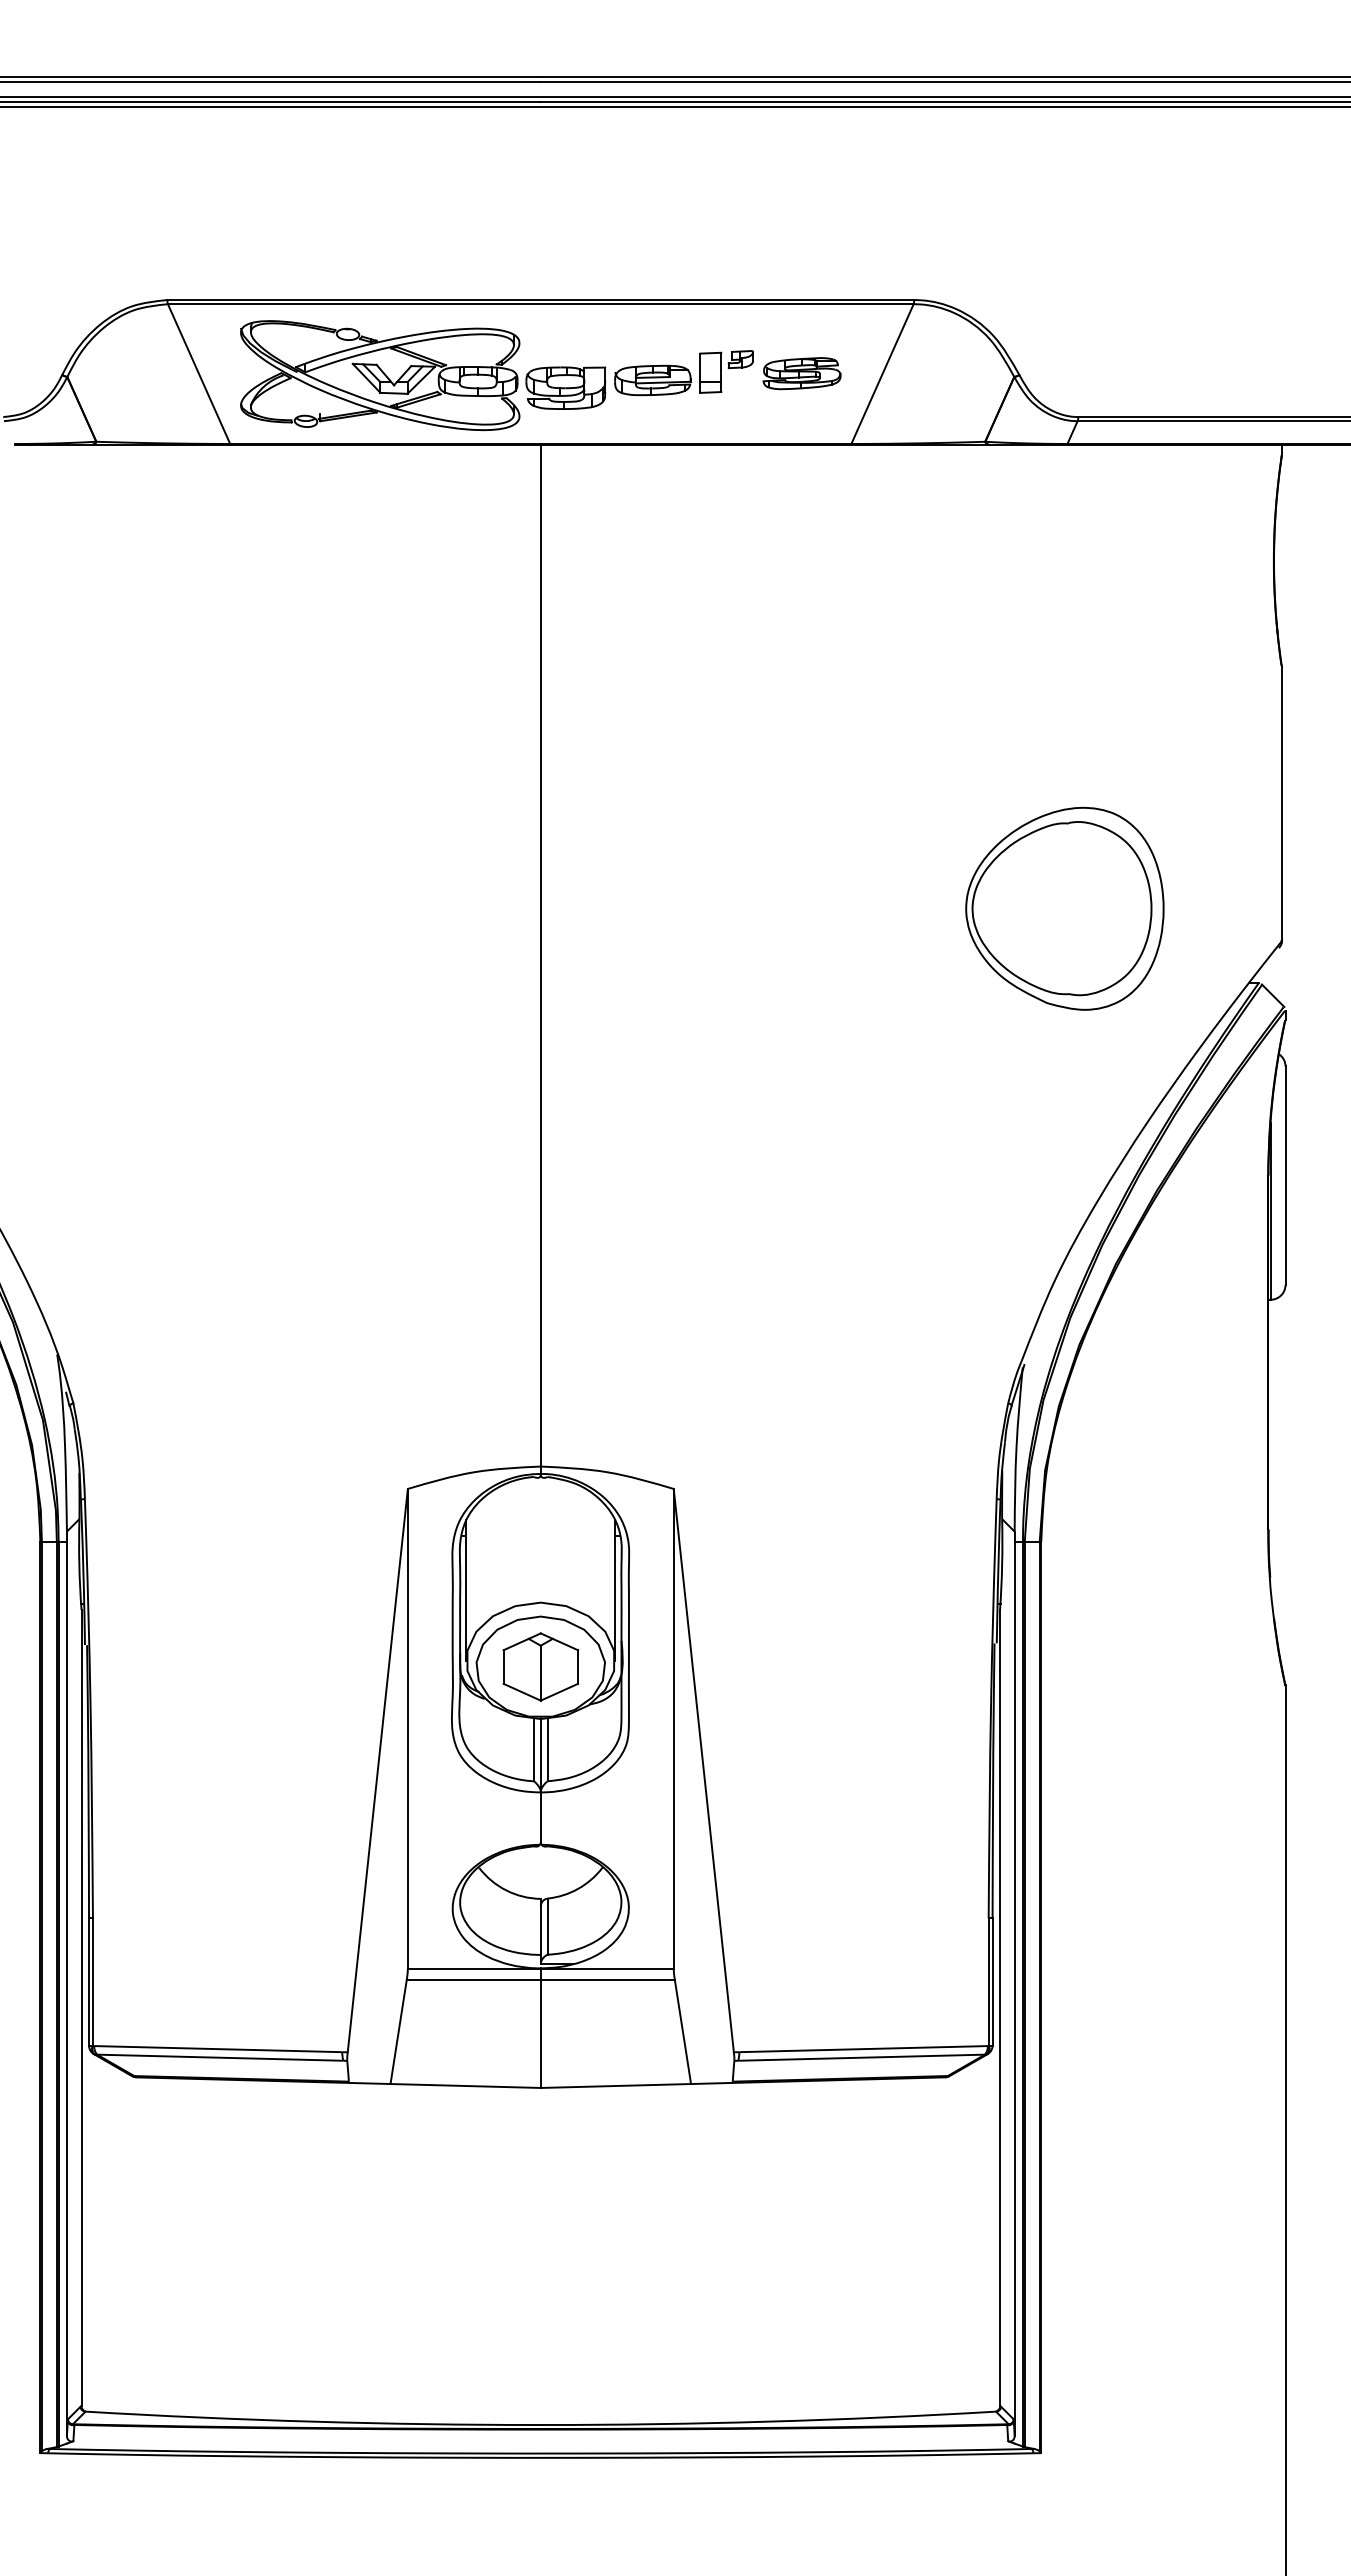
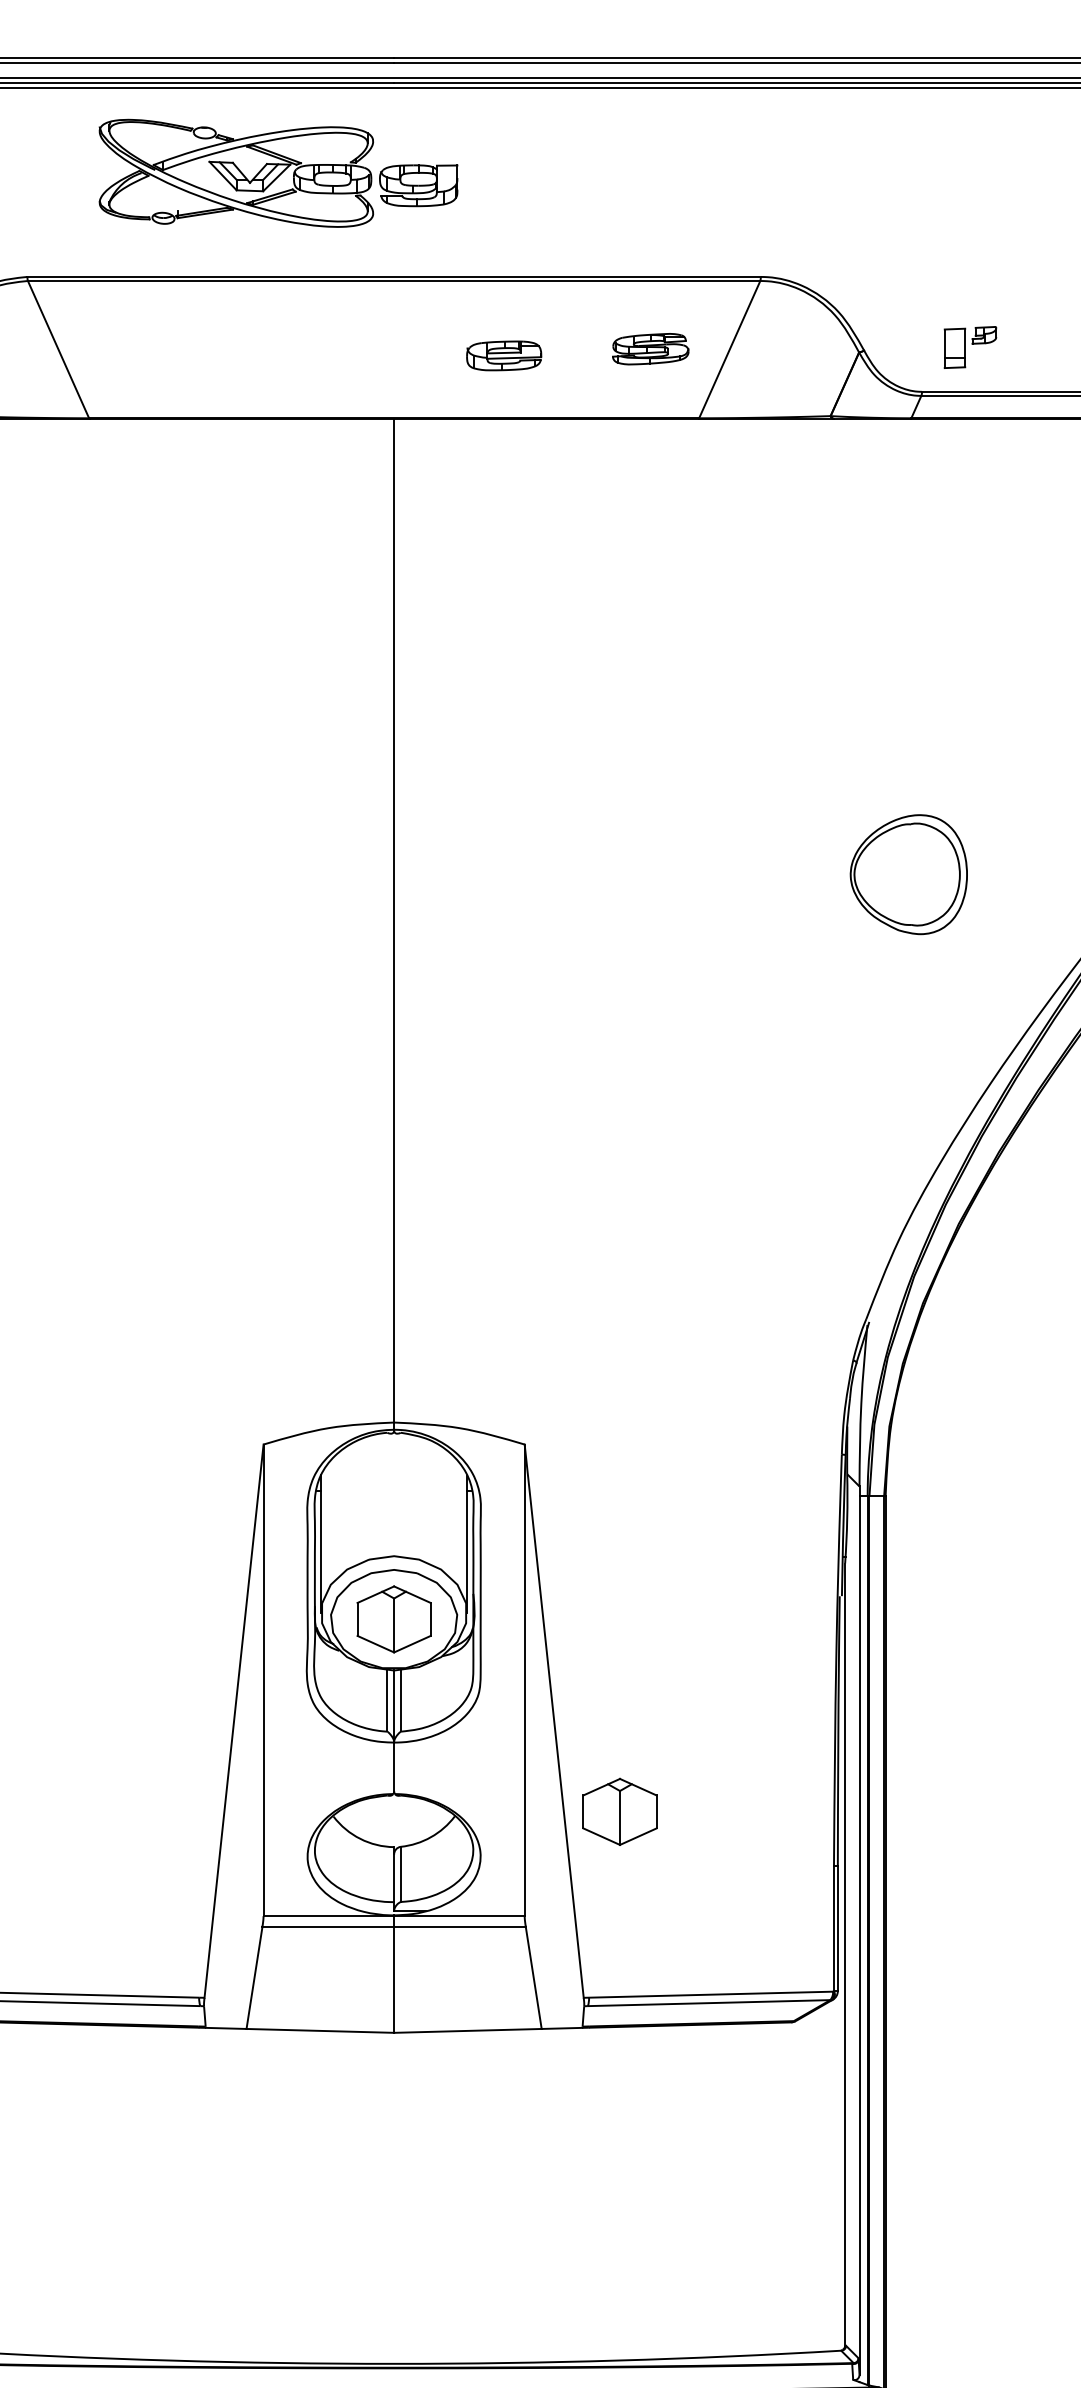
part: (726, 371) -> (970, 347), moved
part: (423, 375) -> (278, 173), moved
part: (1064, 908) -> (908, 874), size x0.6
part: (770, 1862) -> (619, 1811), added

